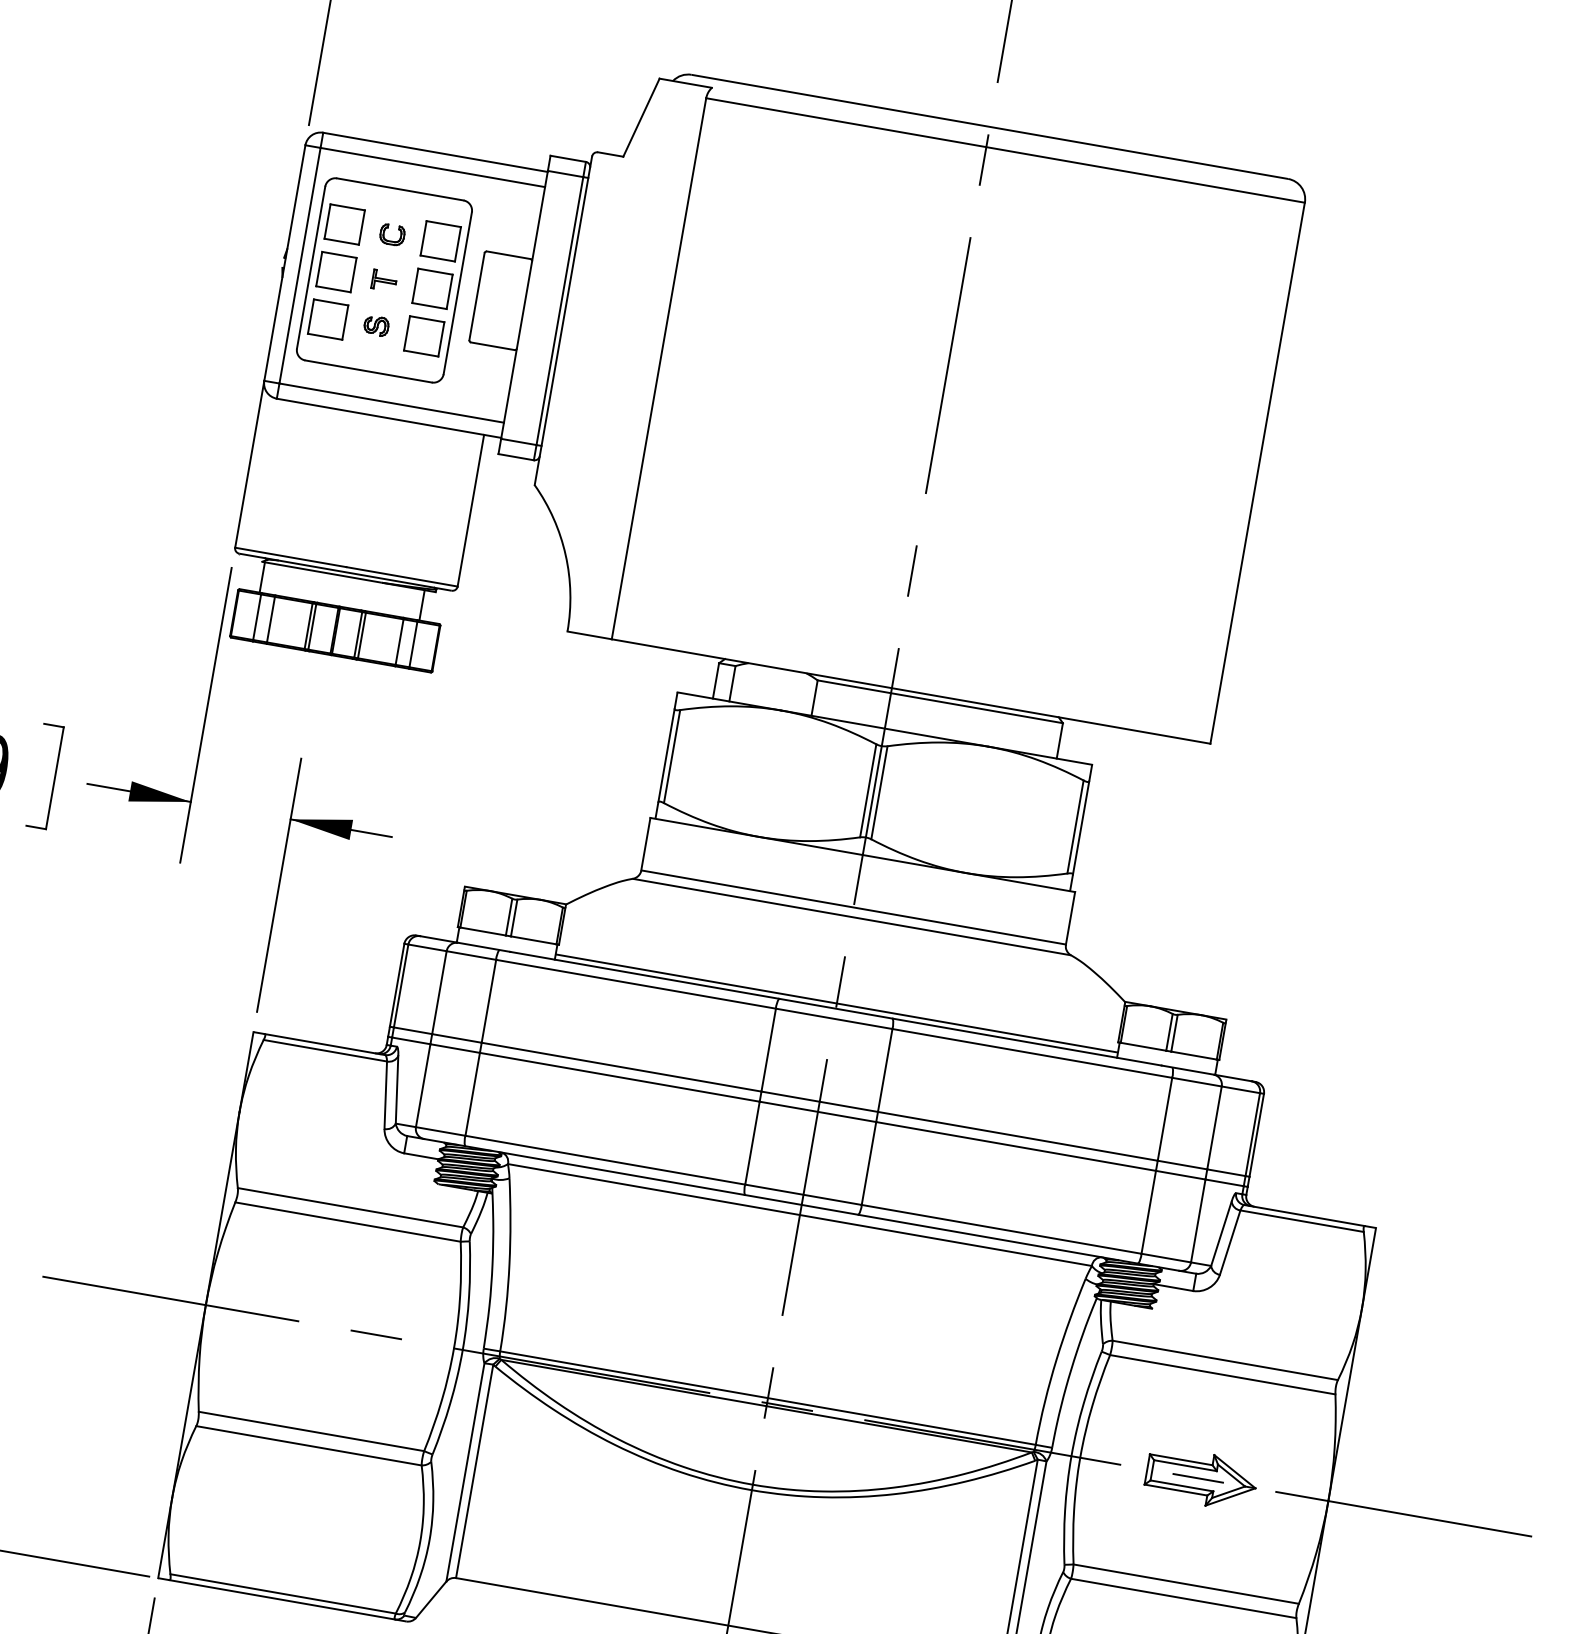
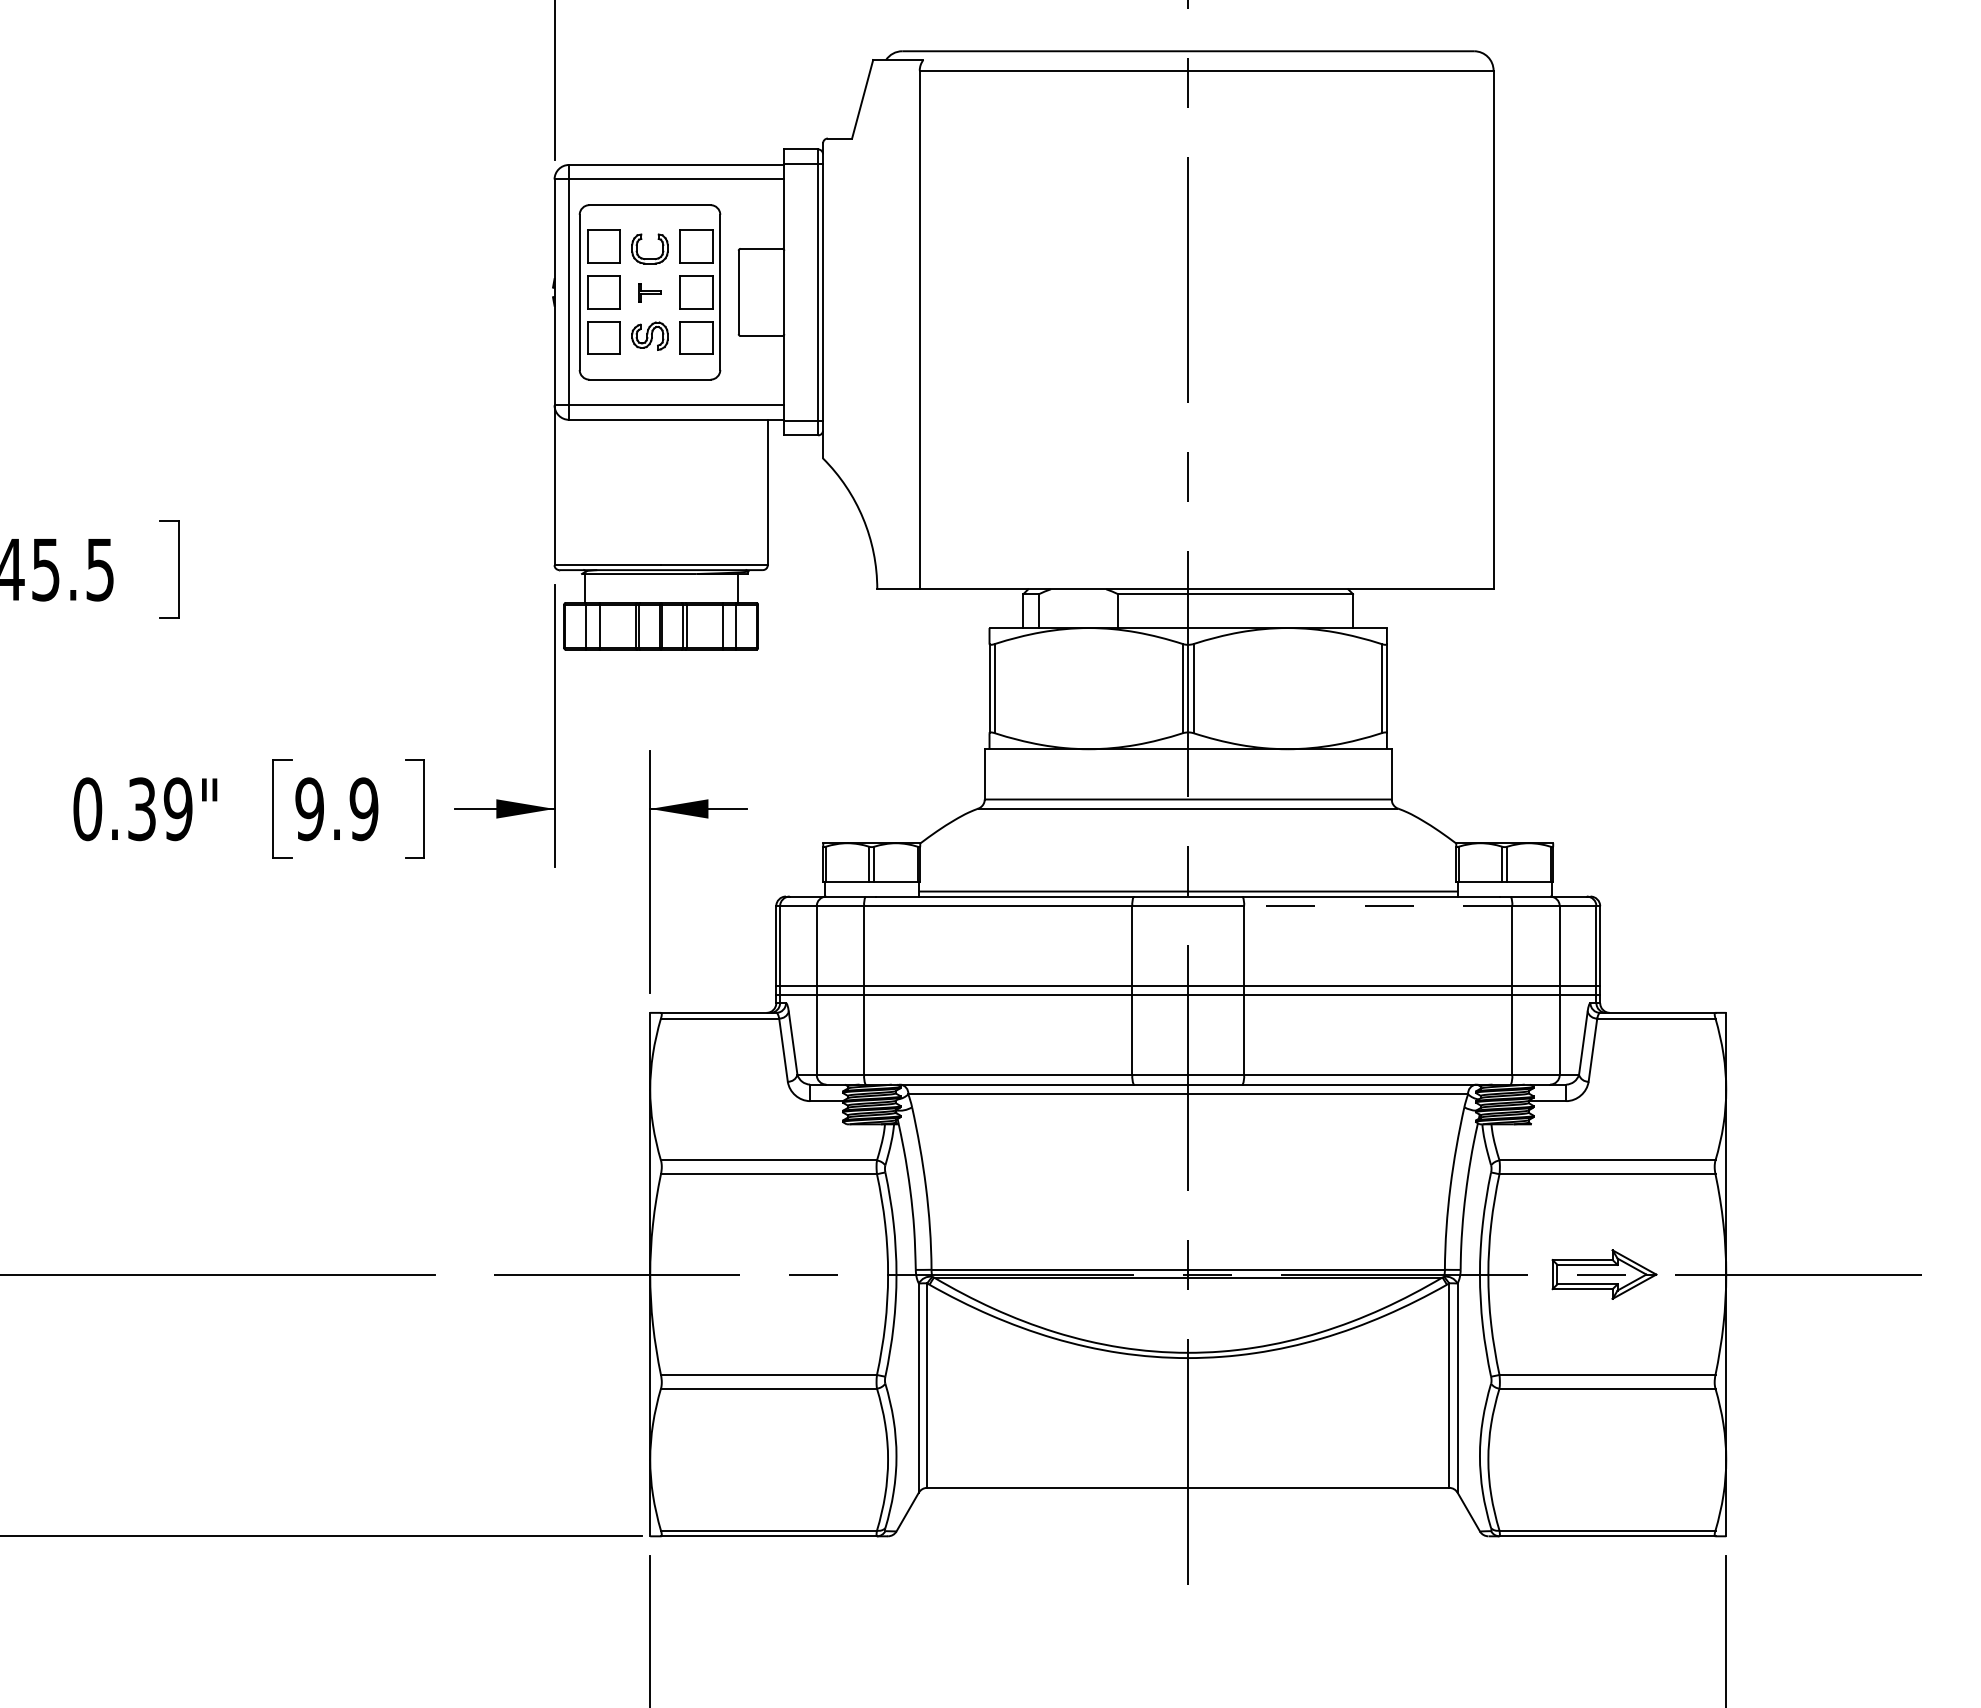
part: (391, 234) -> (649, 248), size x1.6
part: (376, 325) -> (649, 335), size x1.6
line: (1031, 1053) -> (1377, 906), solid -> dashed

